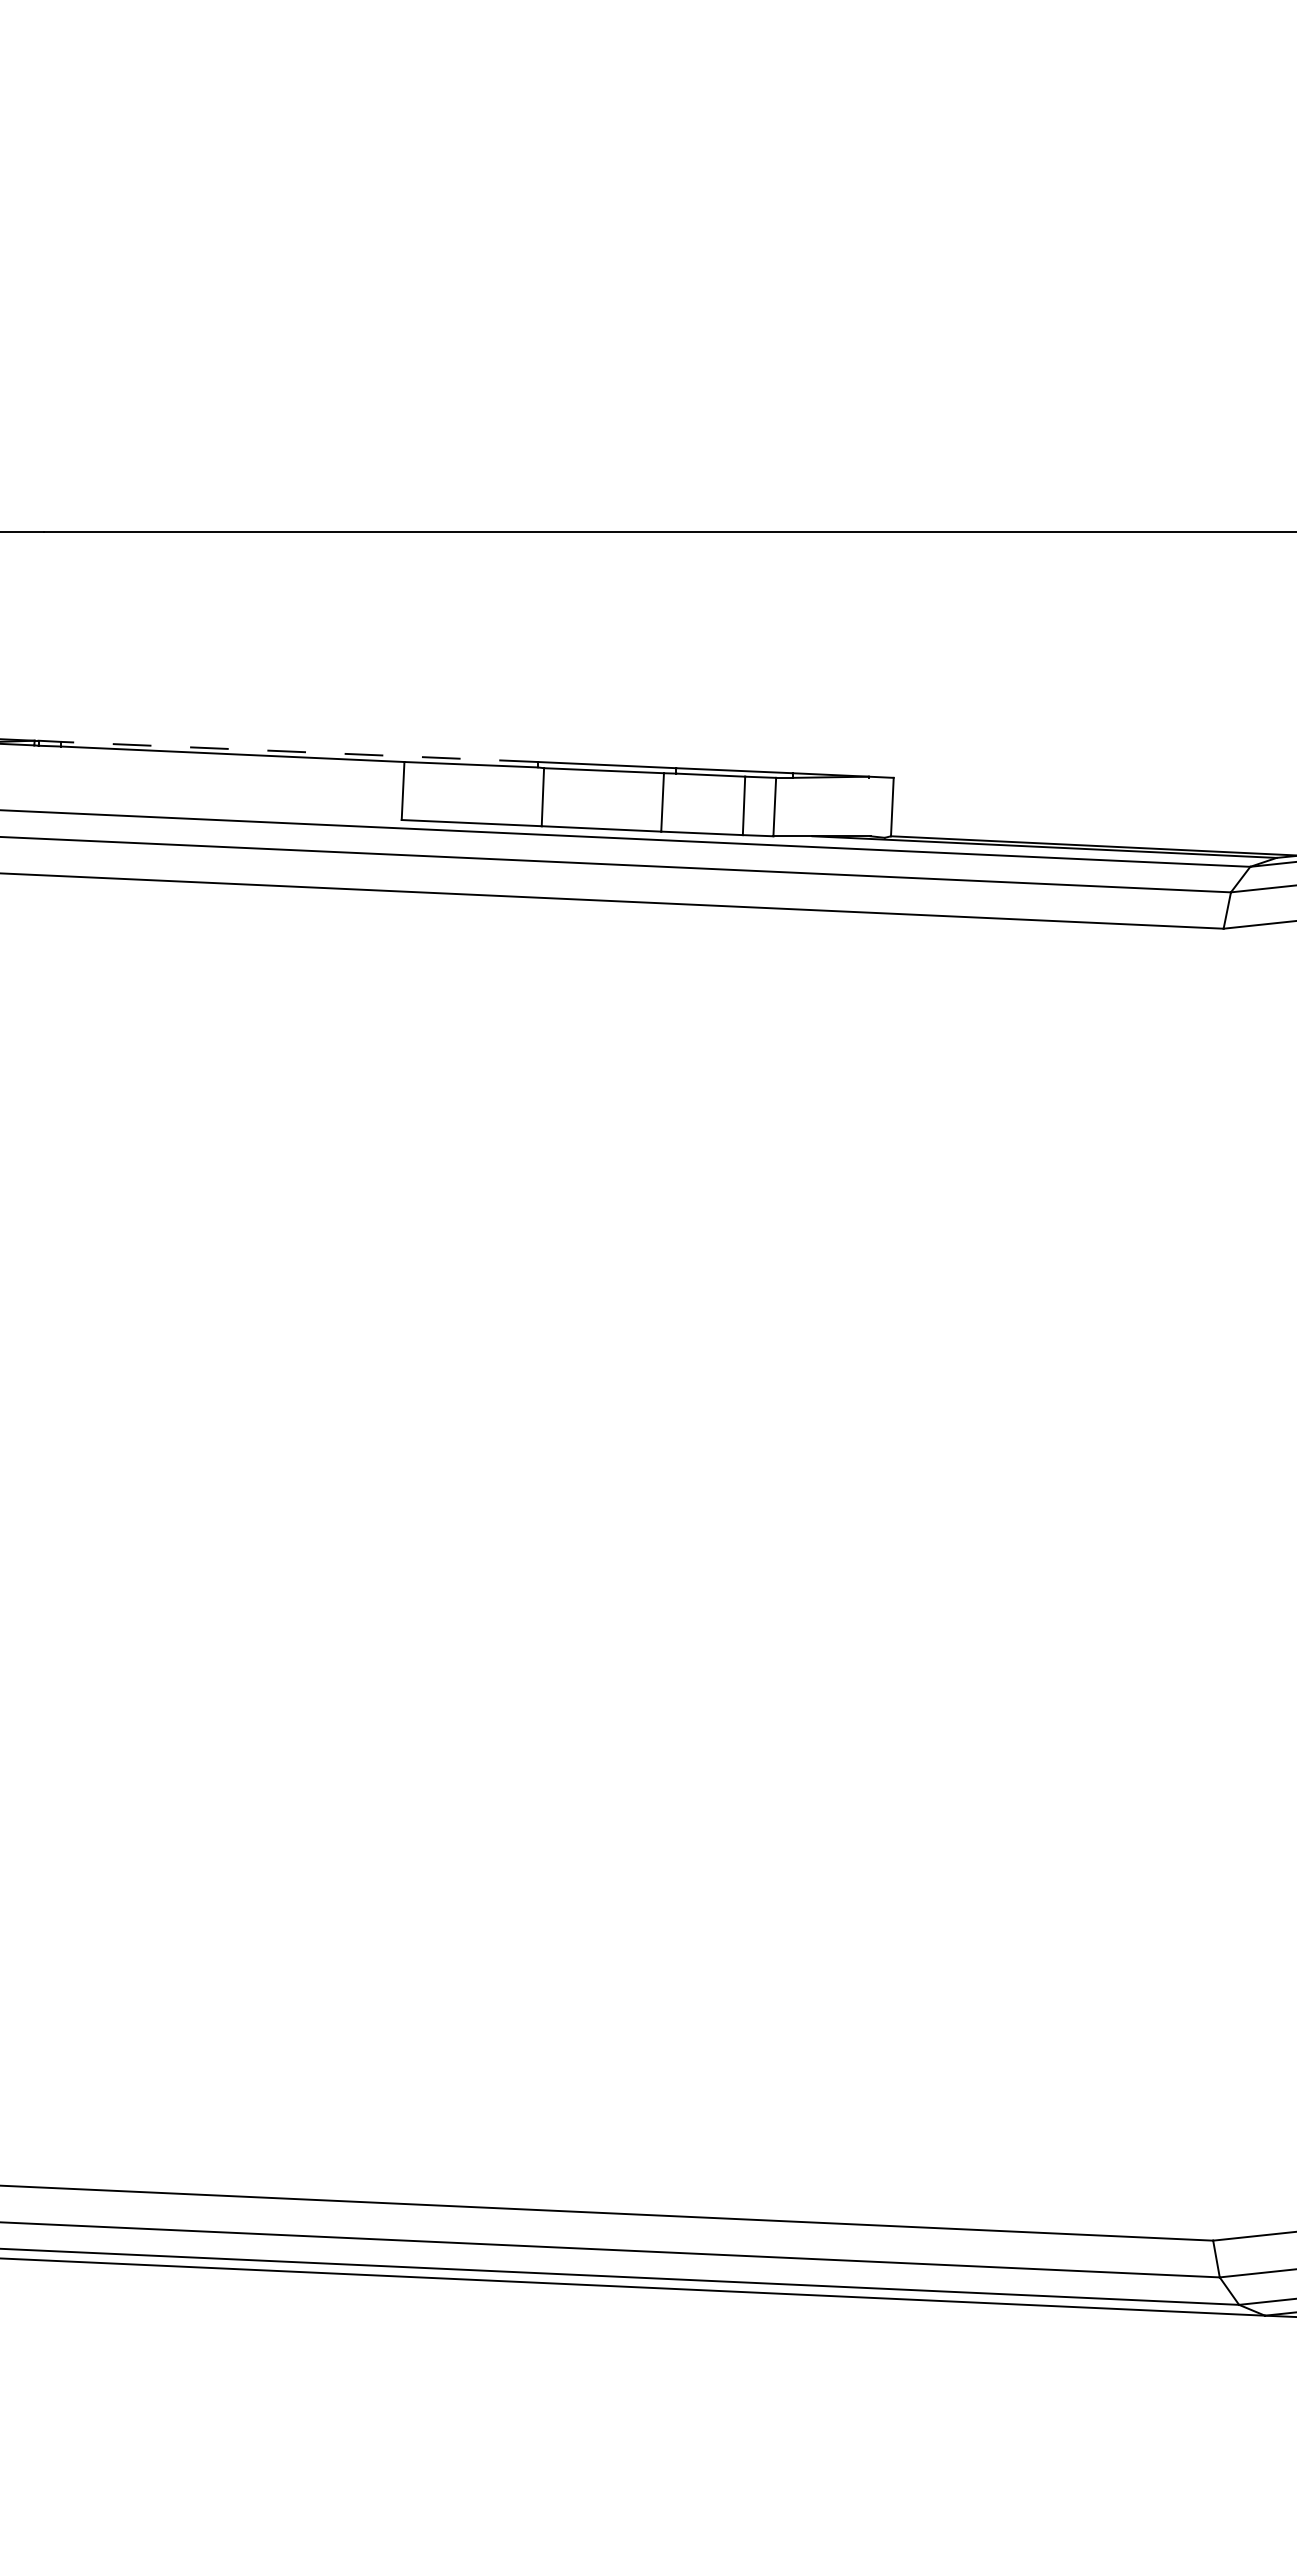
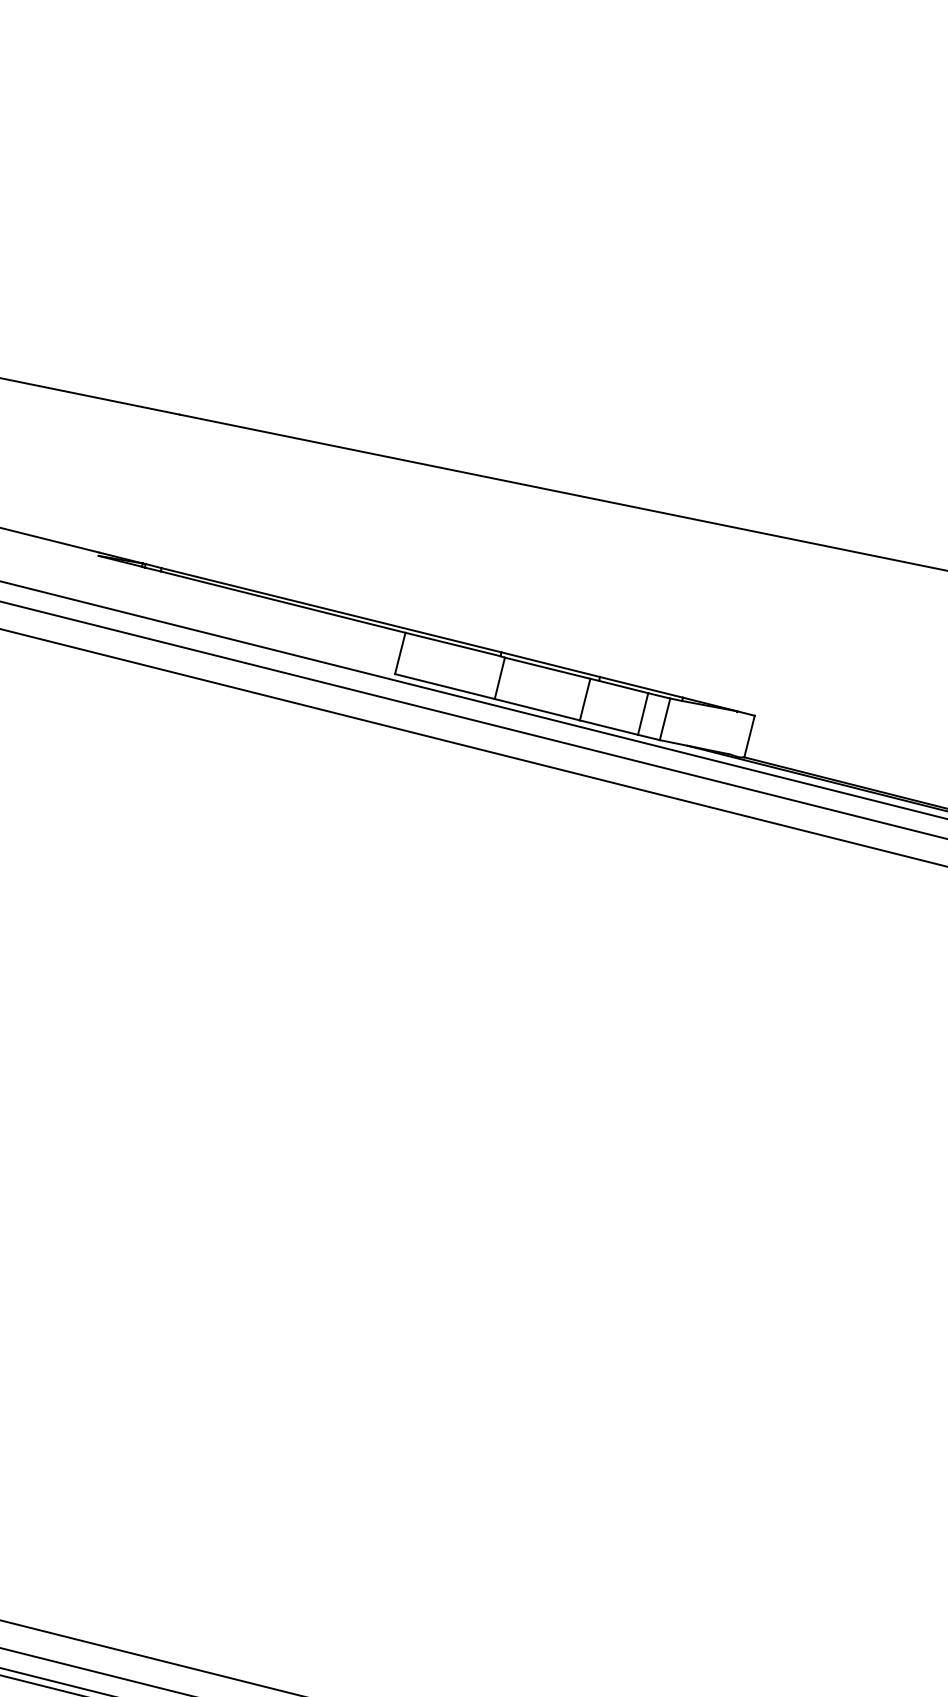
line: (299, 751) -> (331, 609), dashed -> solid

